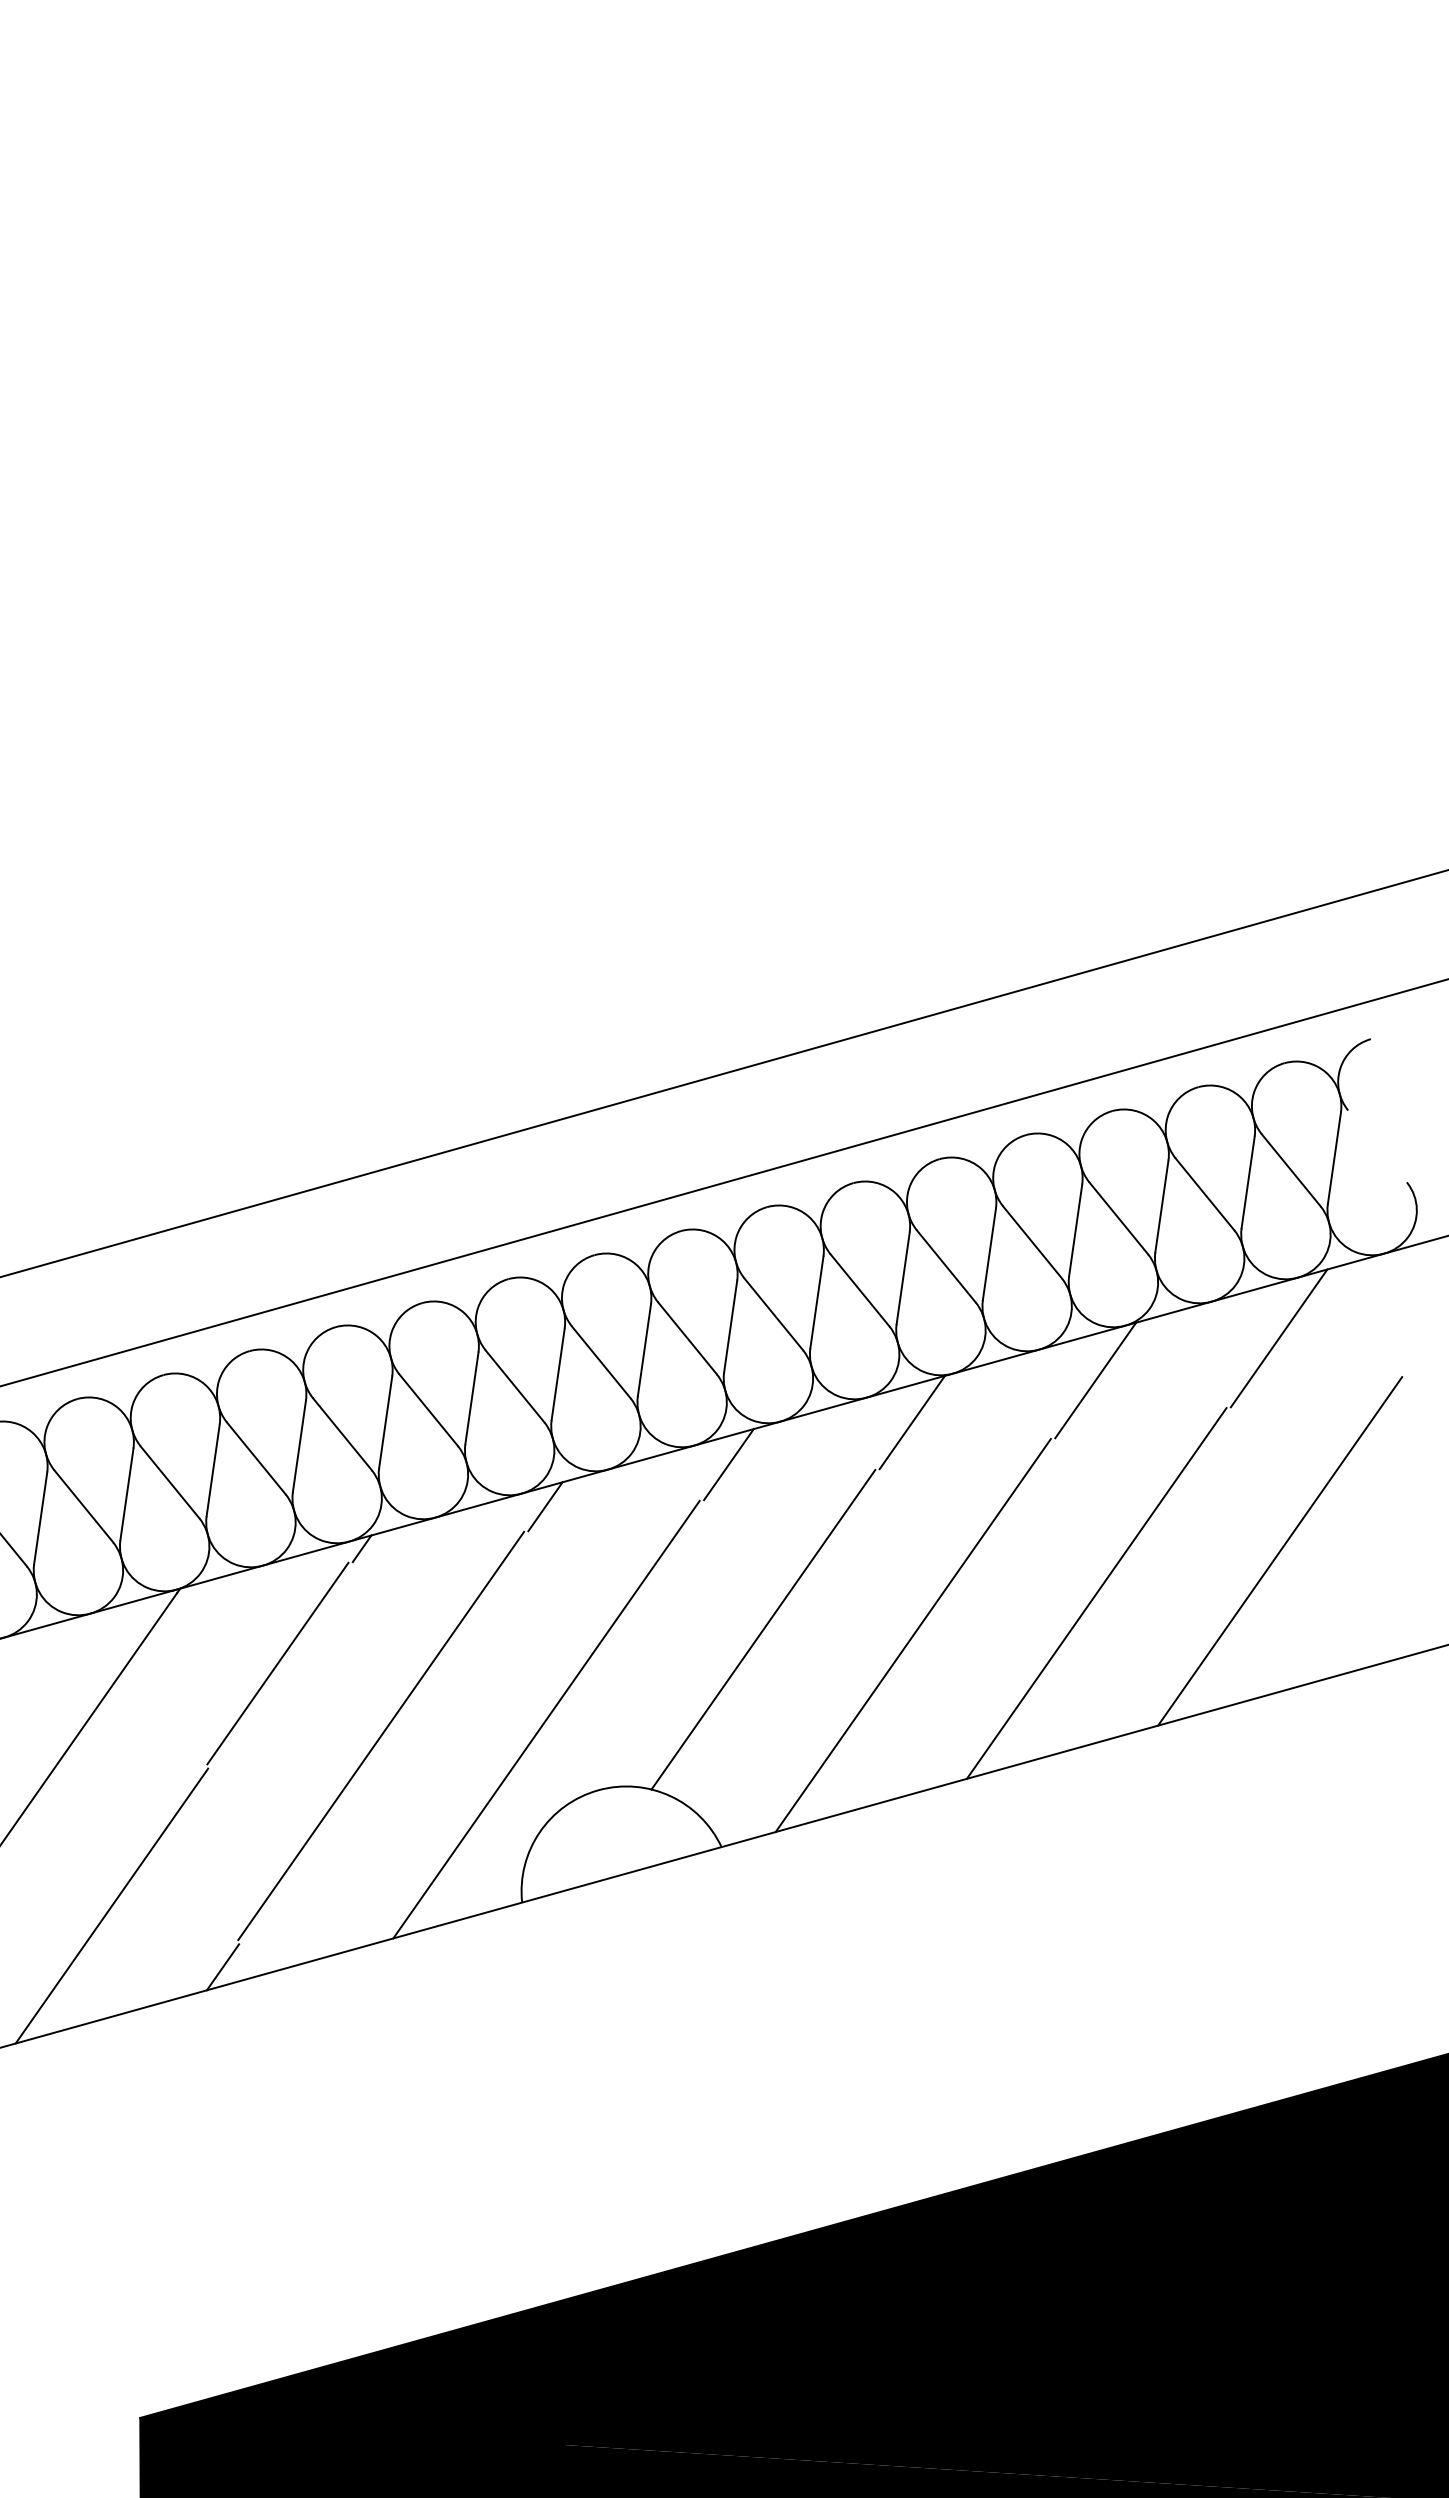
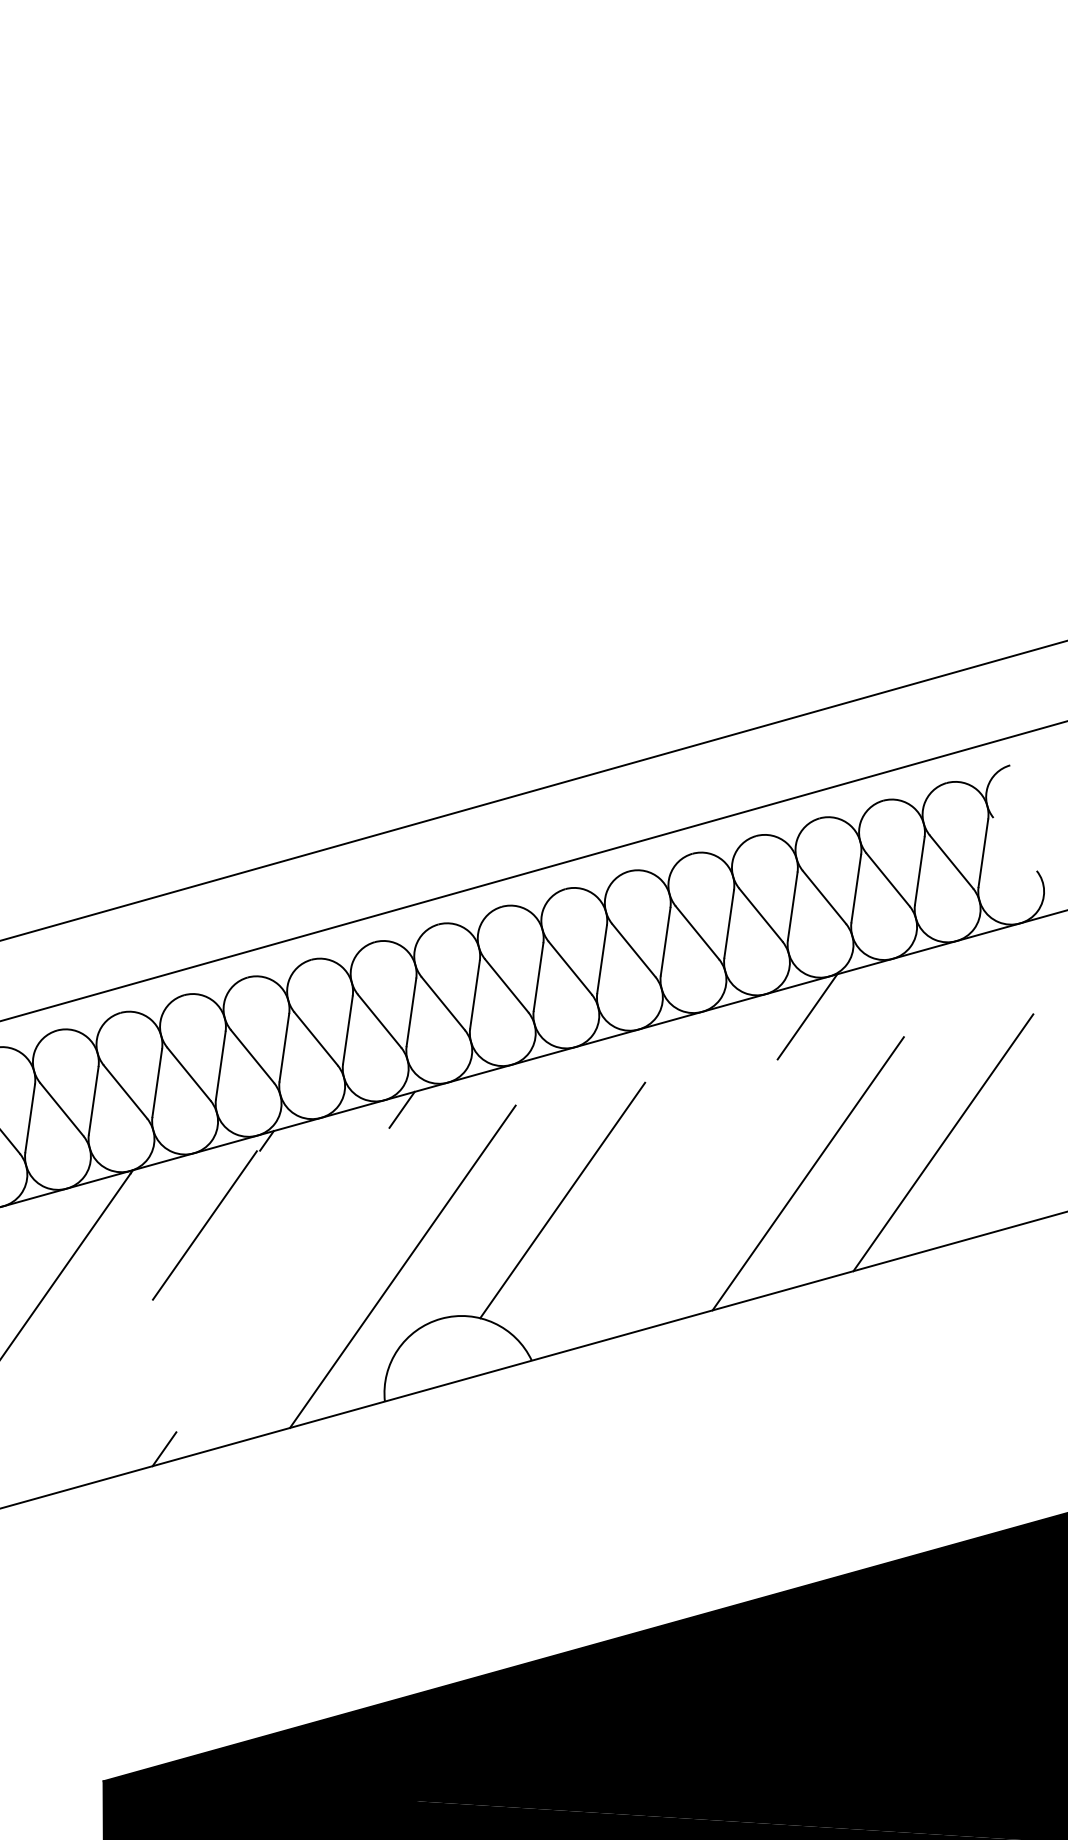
line: (1278, 1338) -> (942, 985), removed
line: (911, 1422) -> (671, 1047), removed
line: (728, 1464) -> (536, 1078), removed
line: (912, 1635) -> (672, 1204), removed
line: (381, 1735) -> (281, 1278), removed
line: (111, 1905) -> (82, 1403), removed

